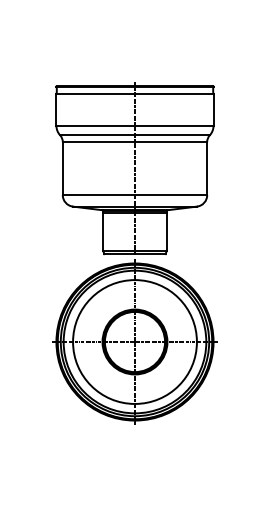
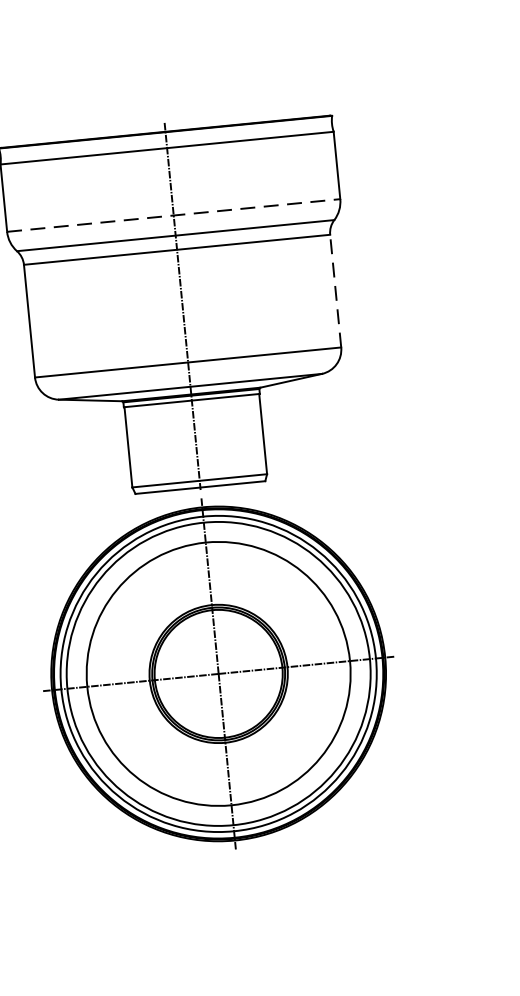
line: (135, 125) -> (174, 214), solid -> dashed
line: (207, 168) -> (336, 290), solid -> dashed

